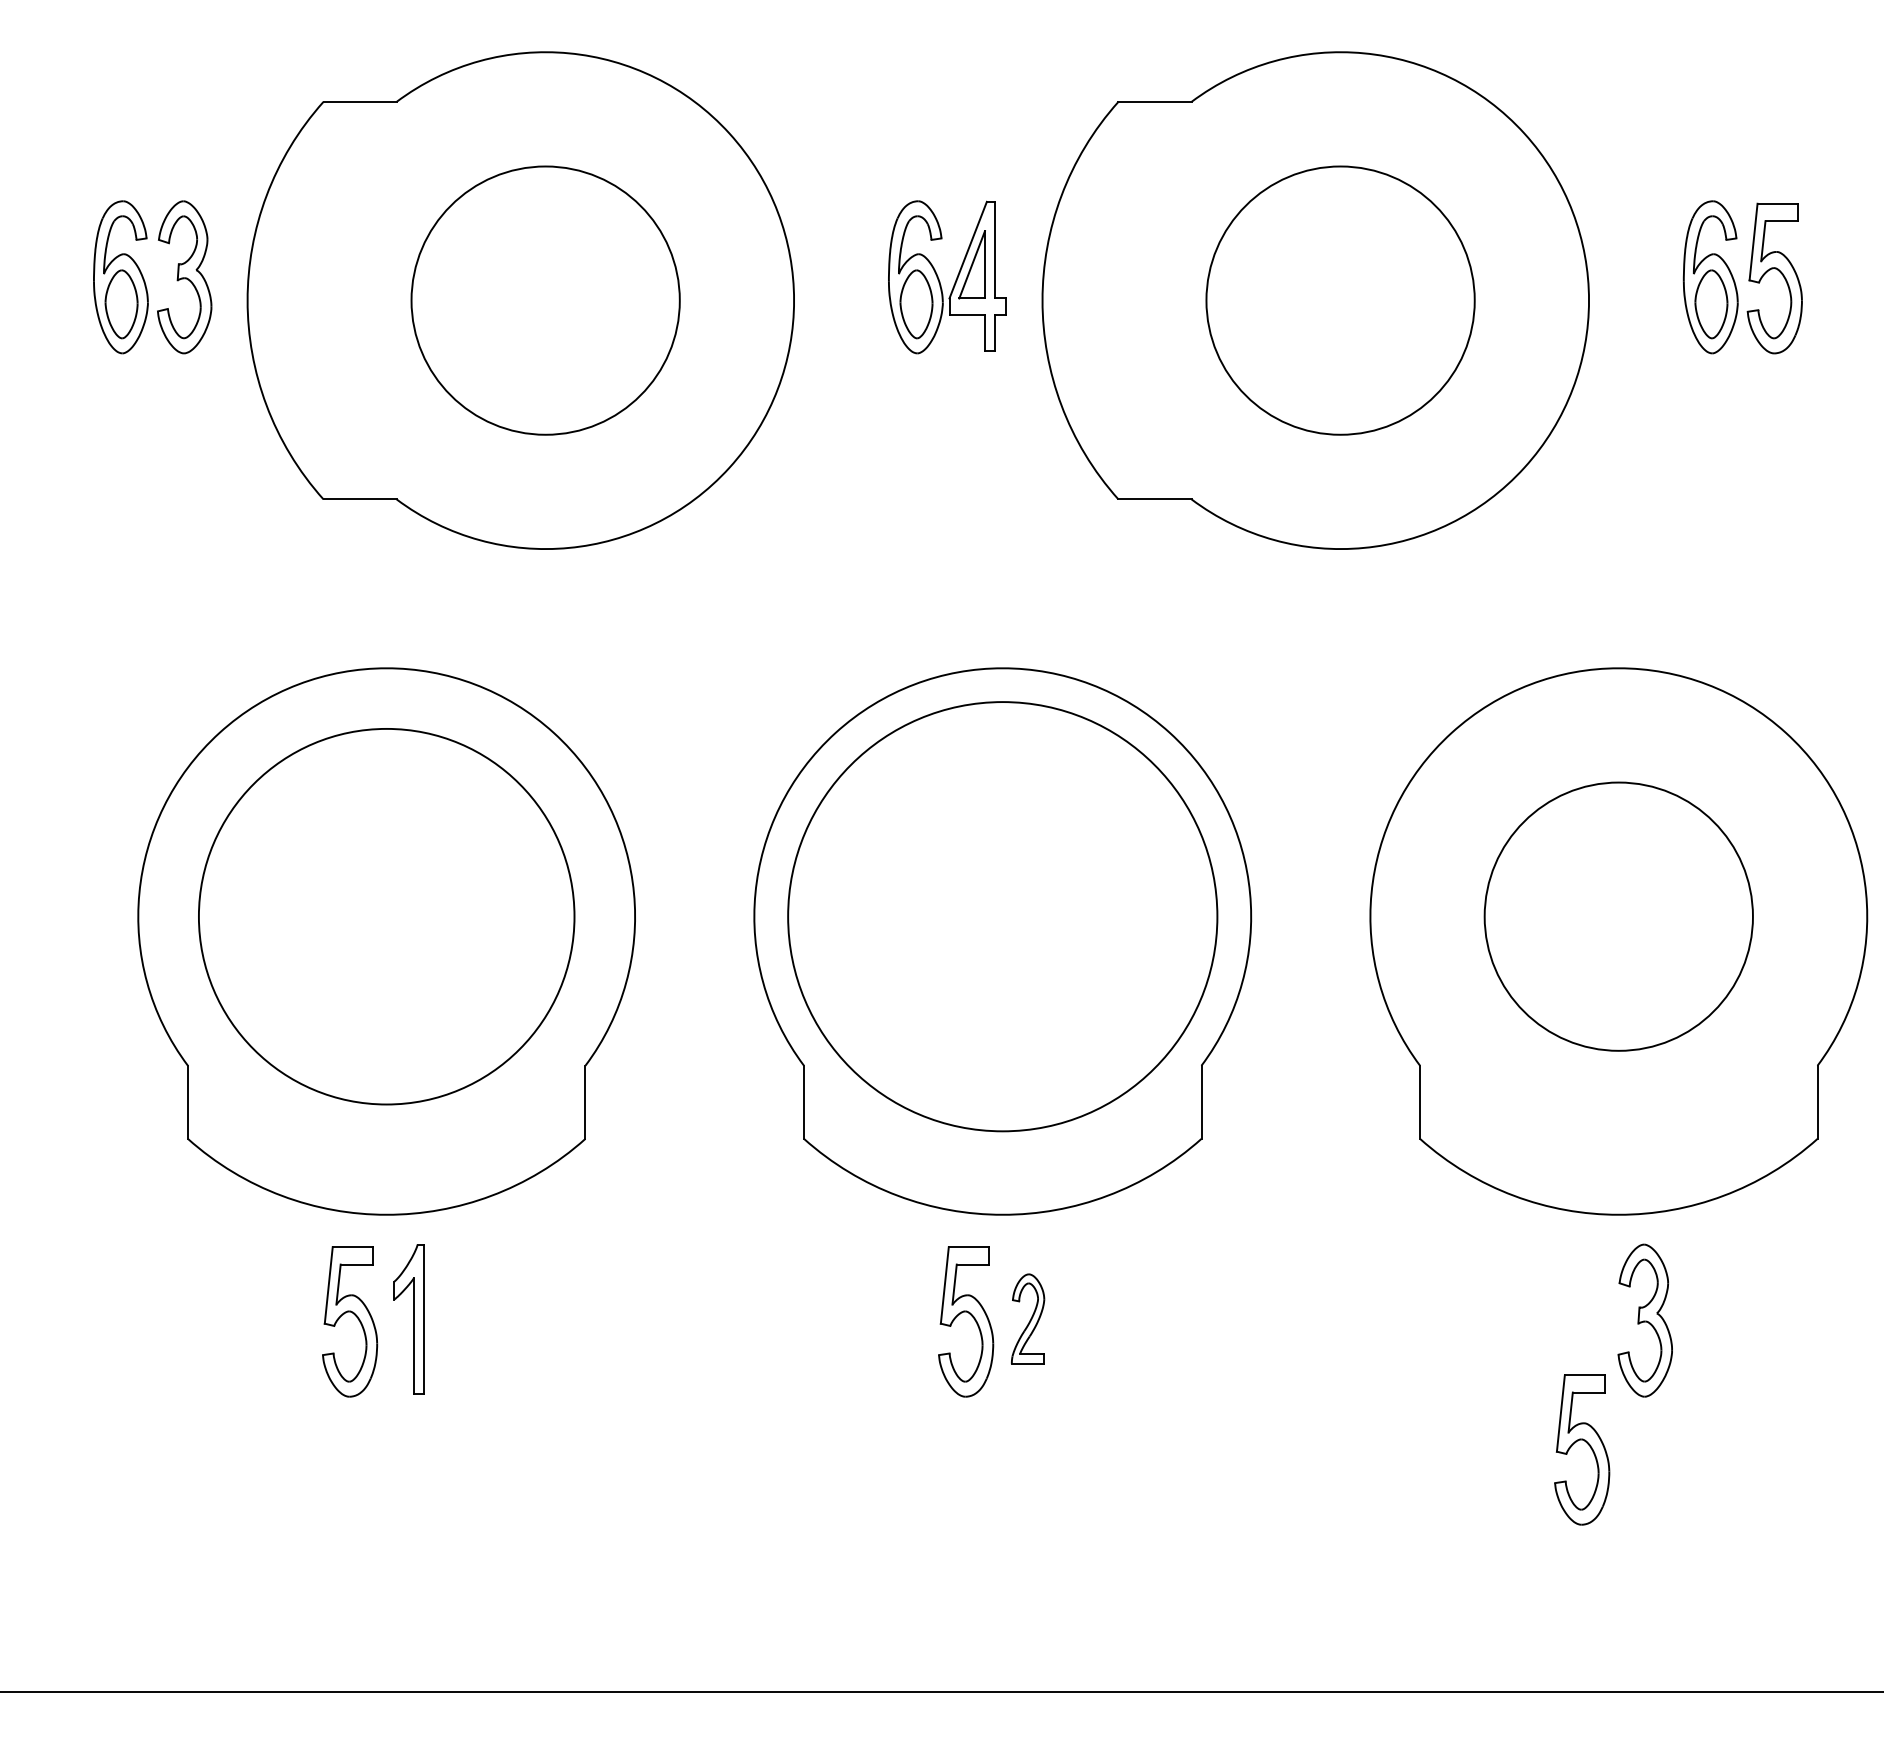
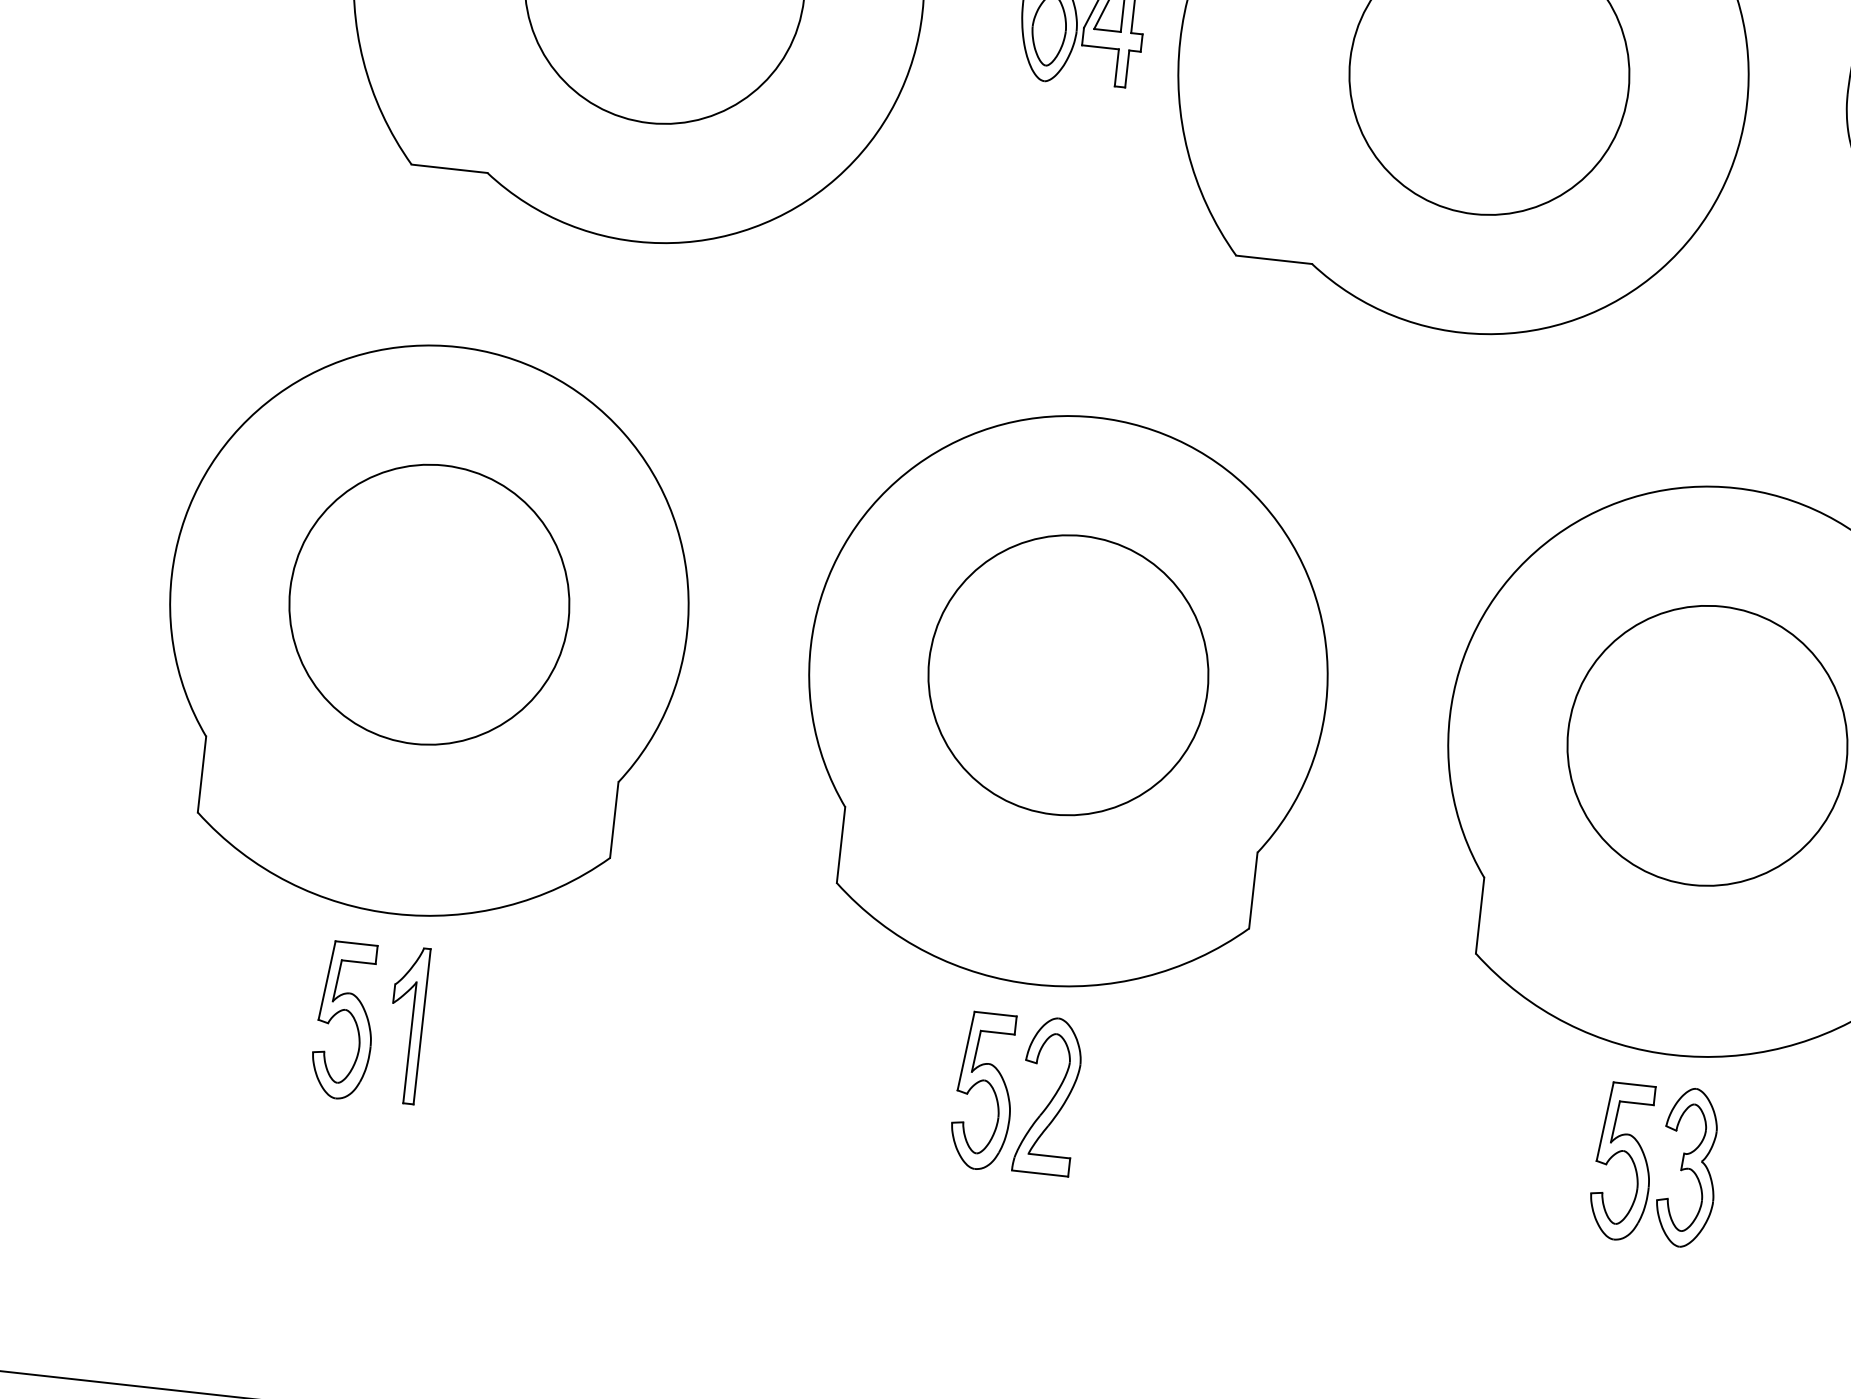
circle: (386, 916) -> (429, 604), size x0.71
circle: (1002, 916) -> (1068, 675), size x0.62
part: (1027, 1318) -> (1048, 1094), size x1.67
part: (1587, 1444) -> (1629, 1156), moved

